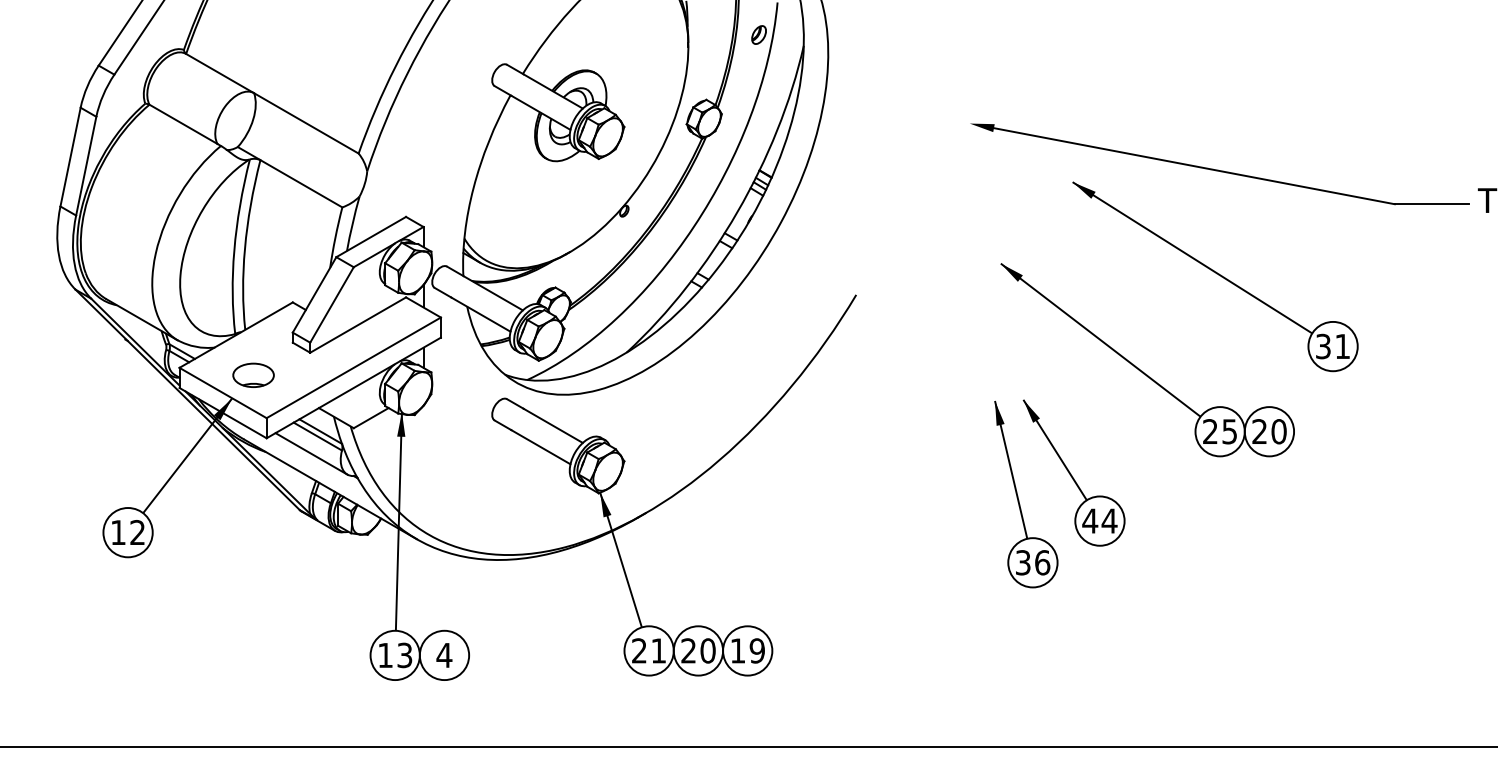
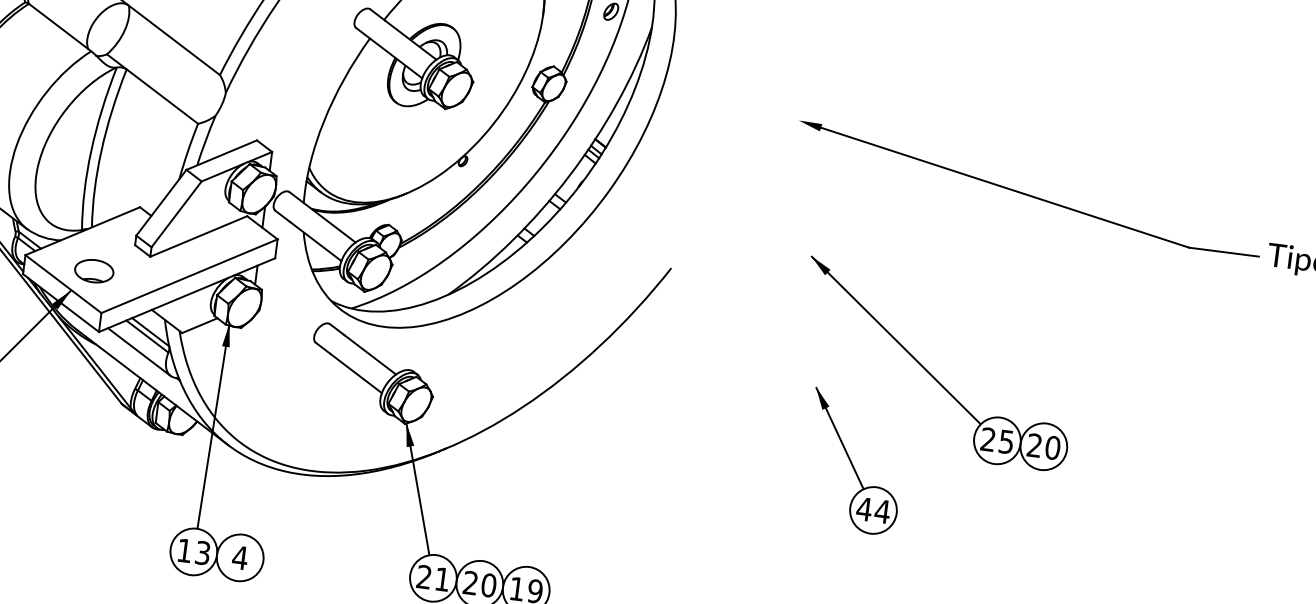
part: (1215, 276) -> (1011, 294), removed
part: (1018, 495) -> (799, 476), removed

